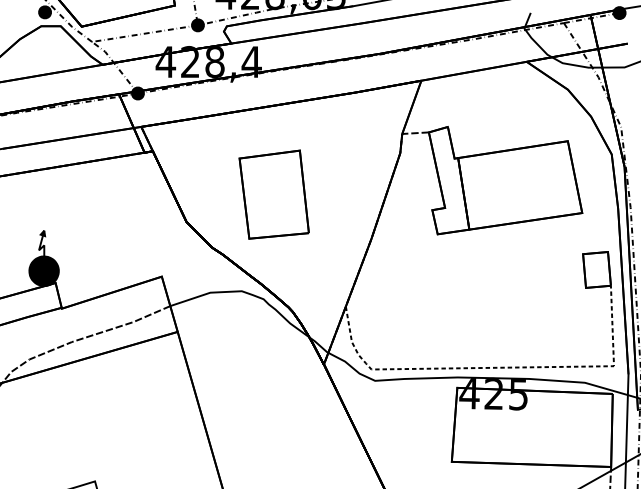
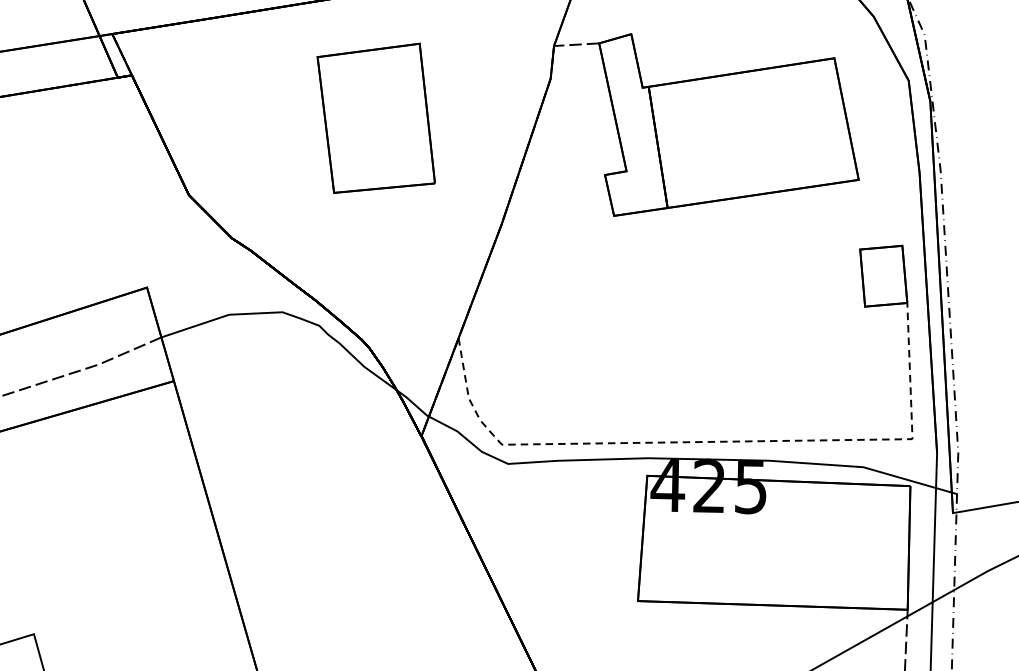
part: (273, 194) -> (375, 118), moved

